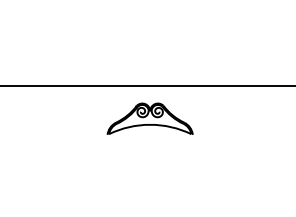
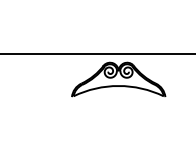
part: (149, 118) -> (118, 79), size x1.43

